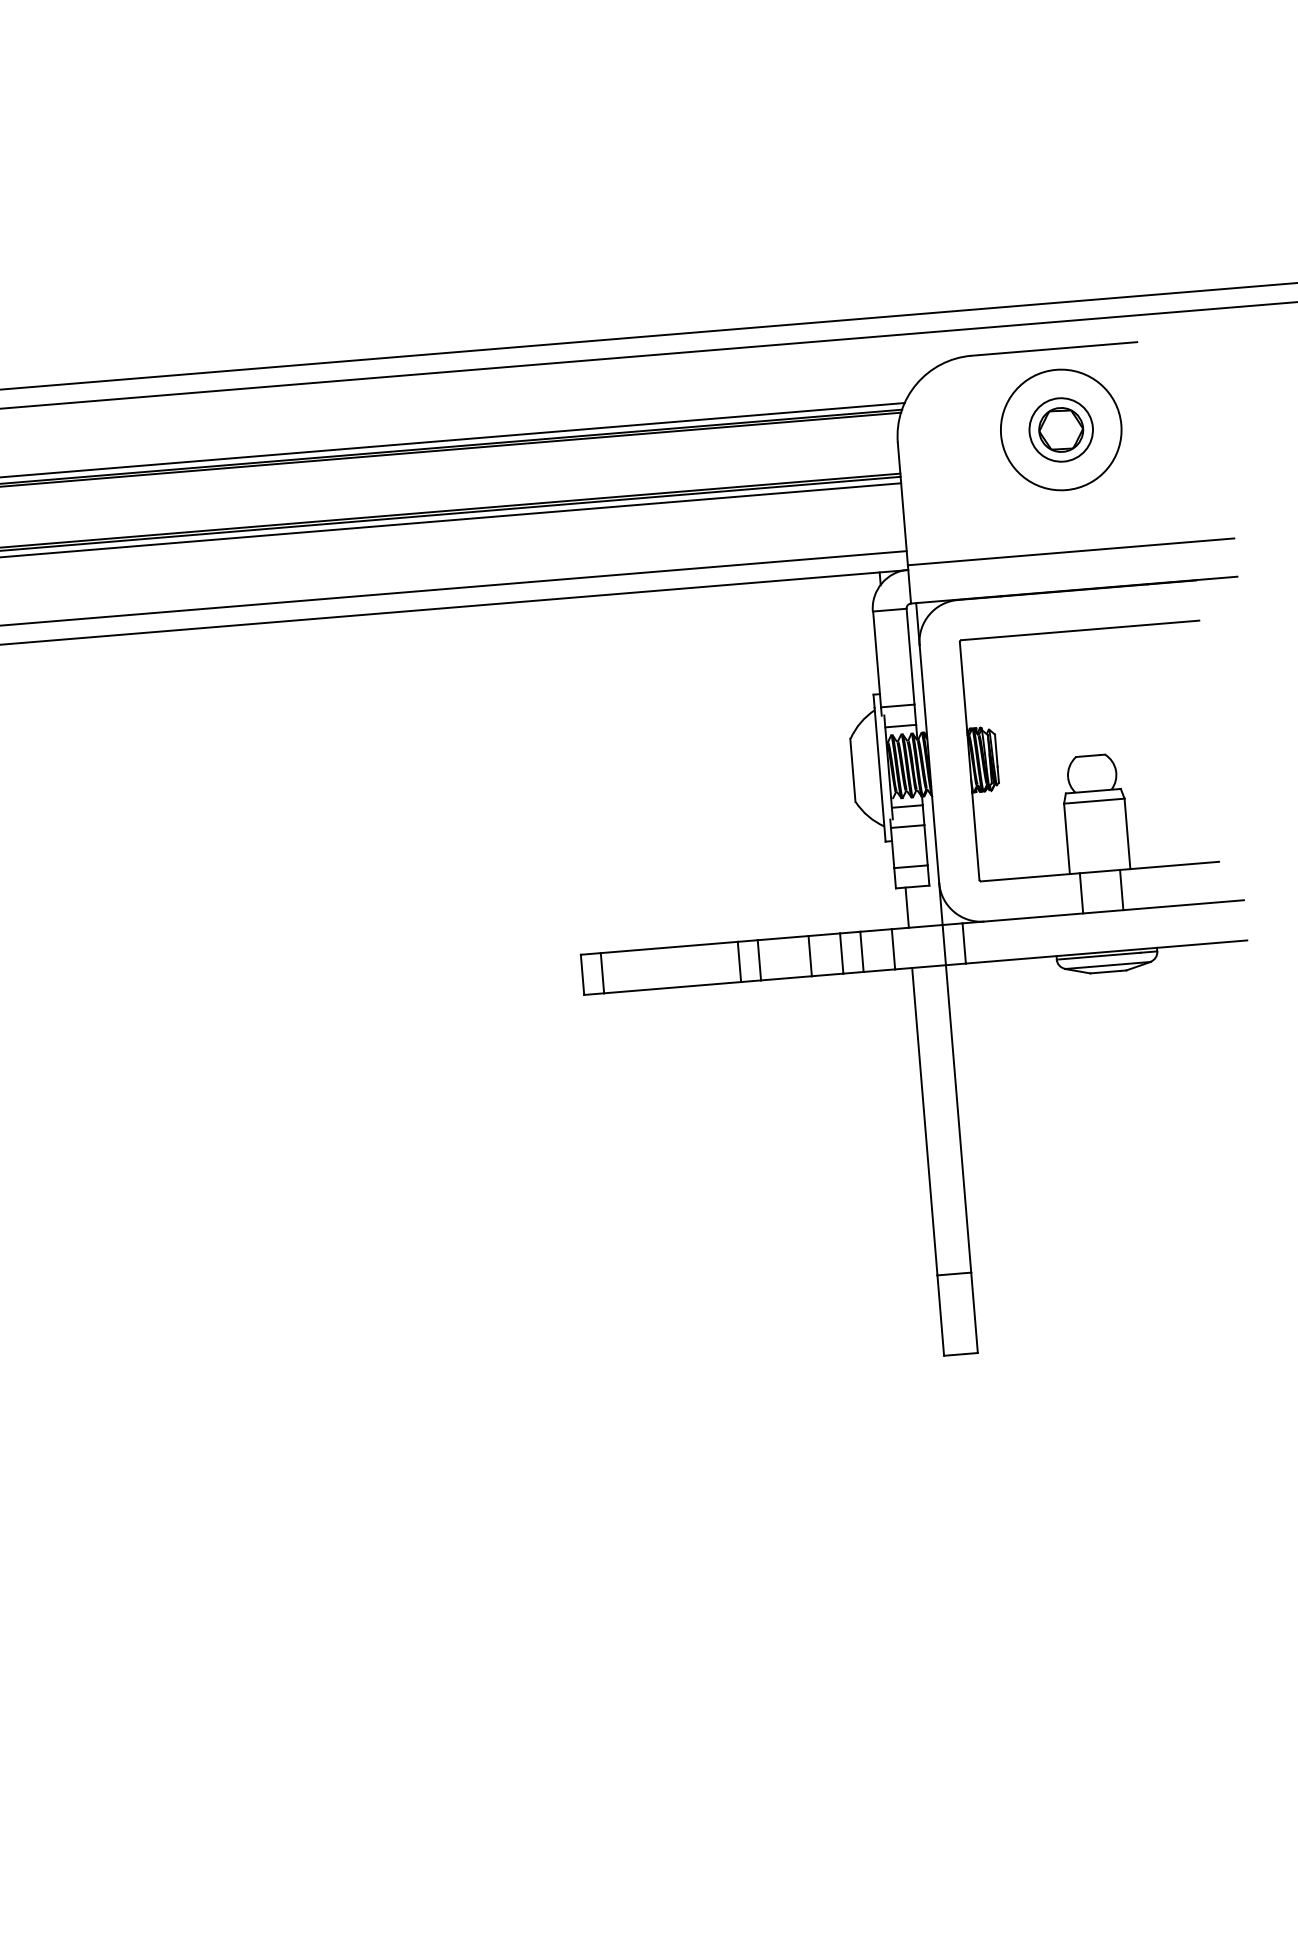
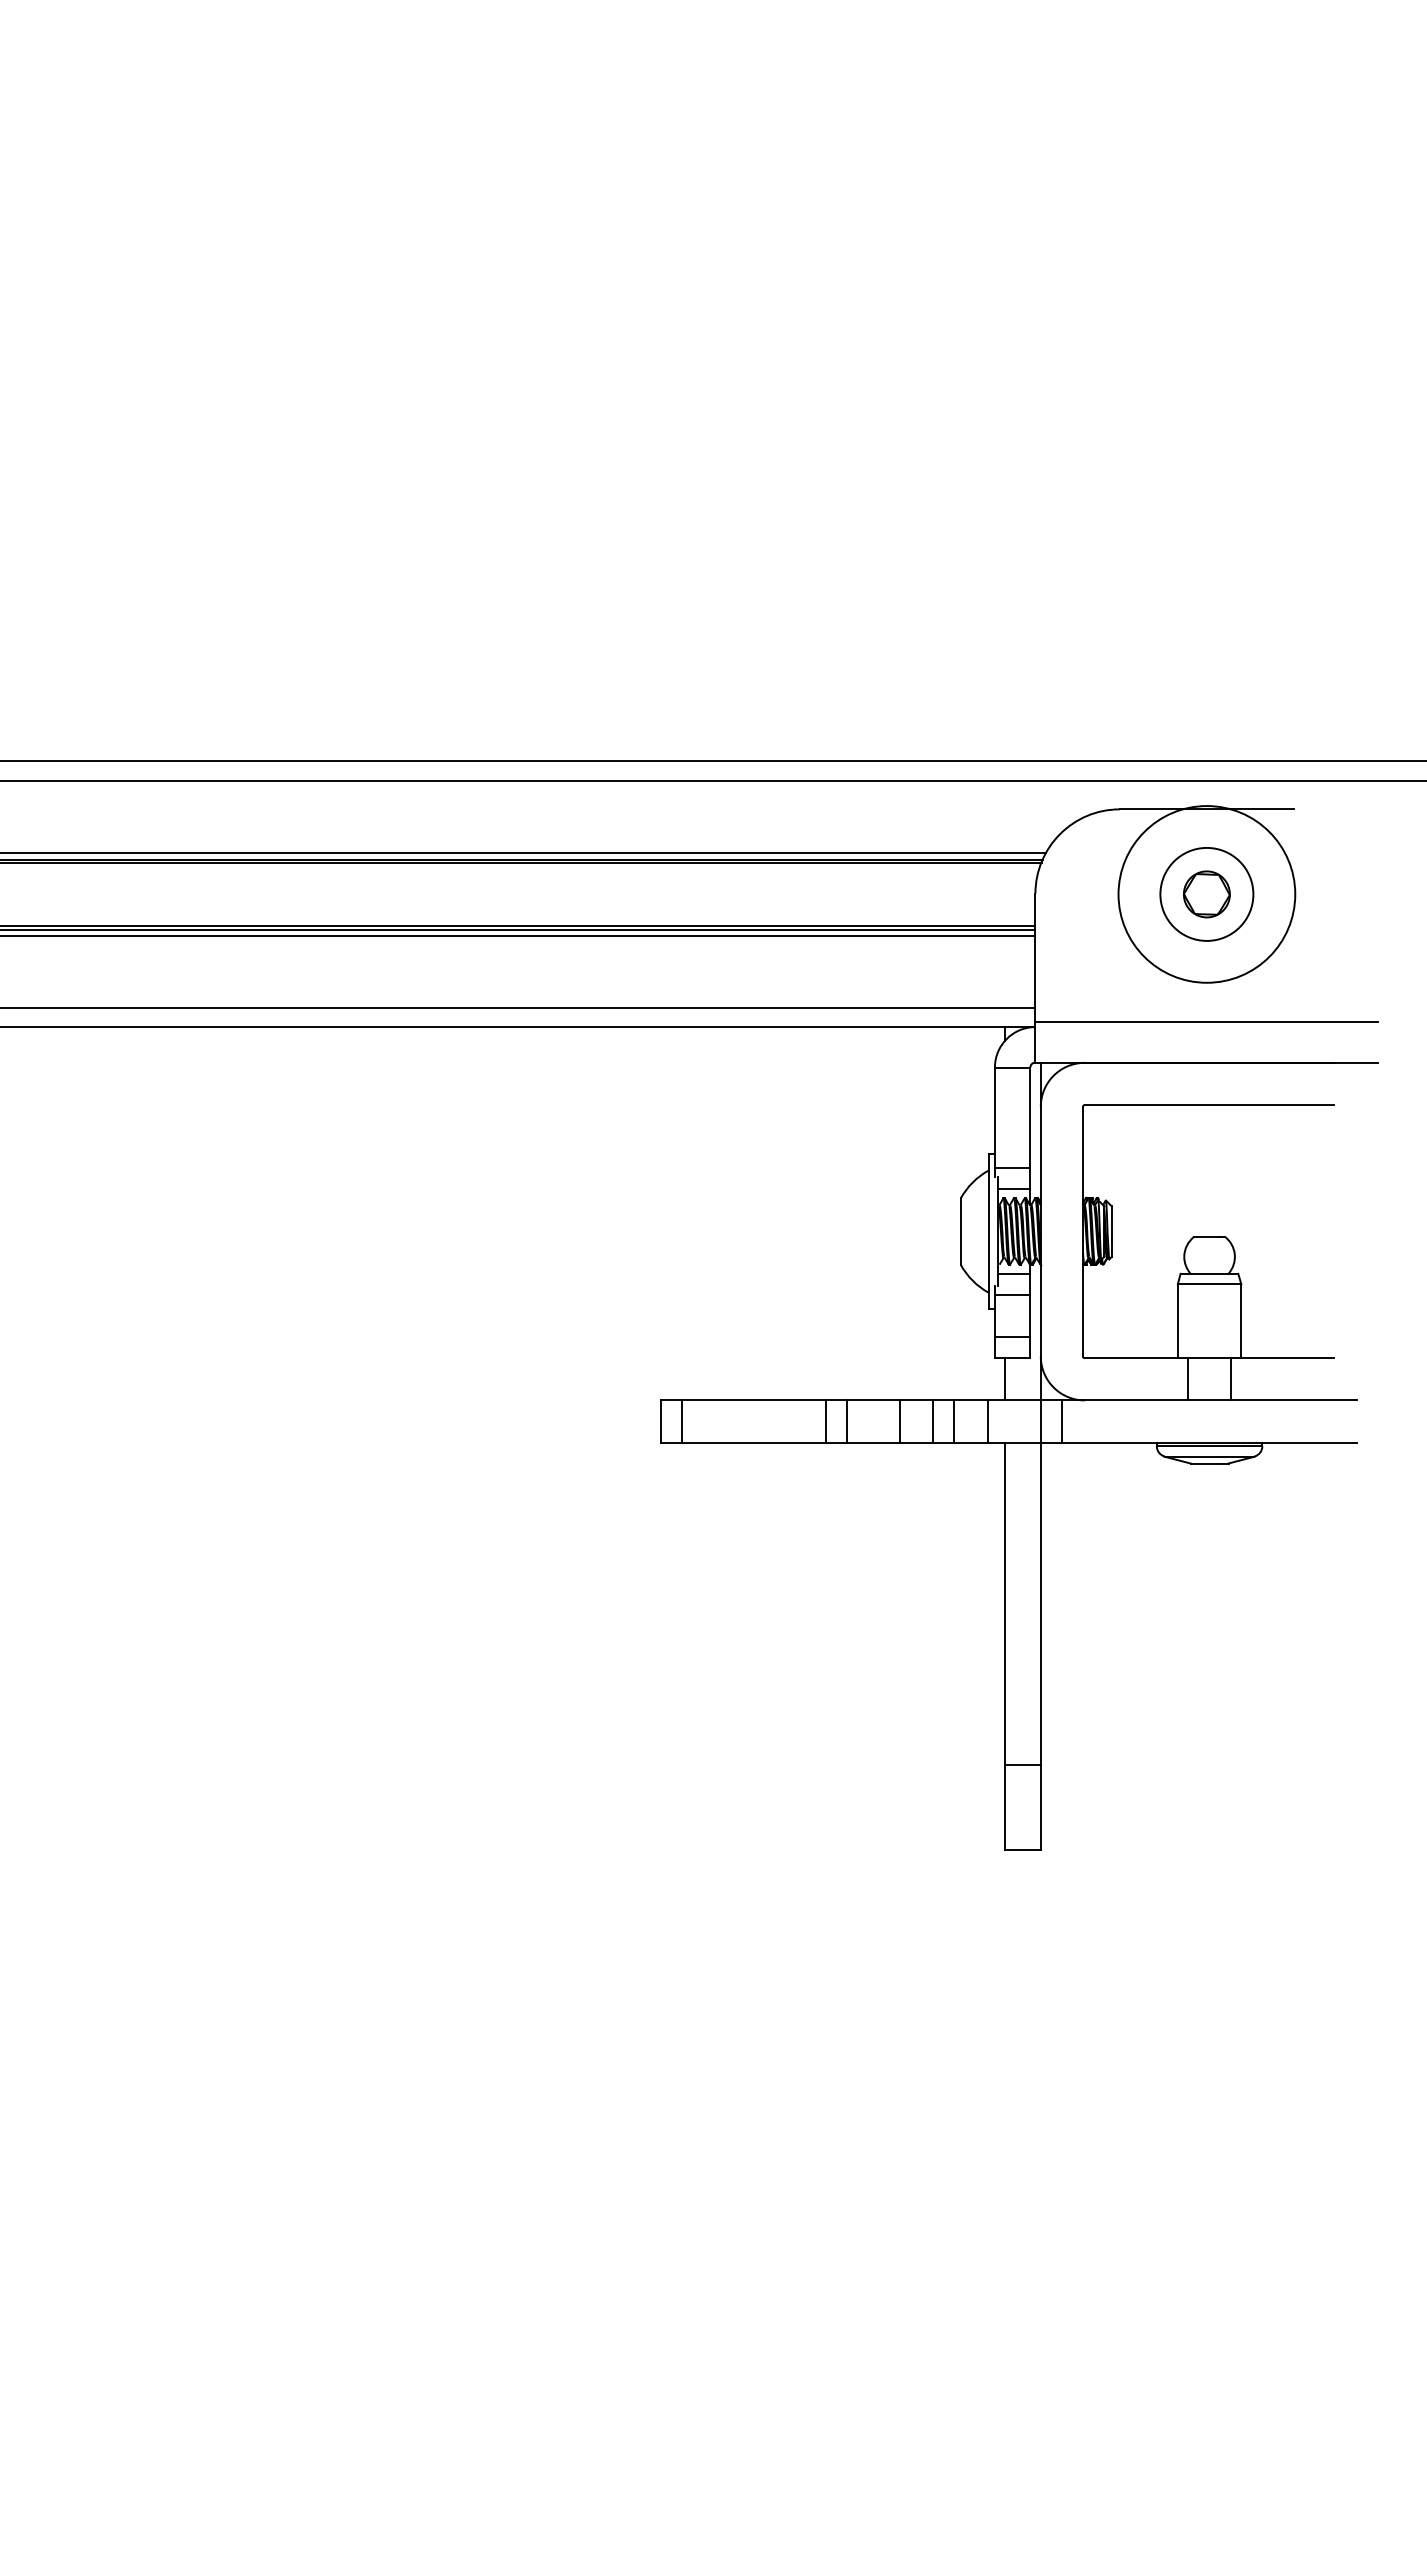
circle: (1060, 430) -> (1206, 894), size x1.4
circle: (1060, 430) -> (1206, 894), size x1.4

